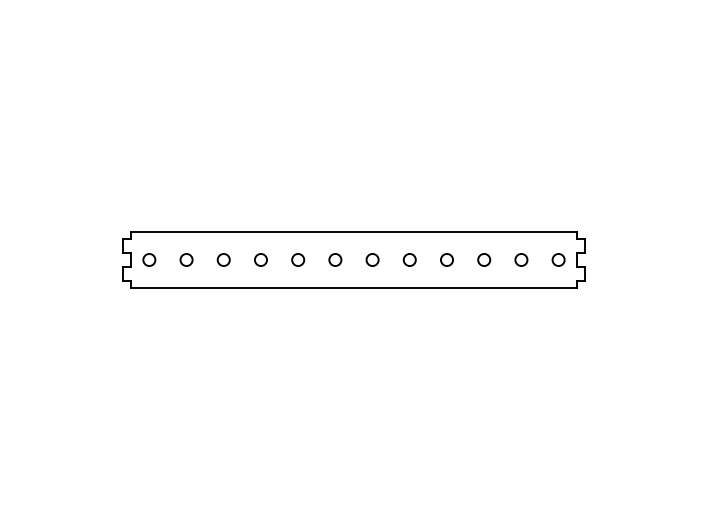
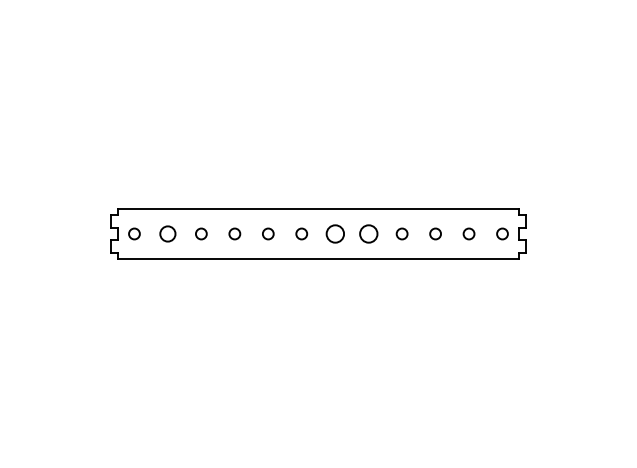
circle: (186, 259) -> (167, 233), size x1.4
circle: (371, 259) -> (334, 233), size x1.6
circle: (409, 259) -> (368, 233), size x1.6

